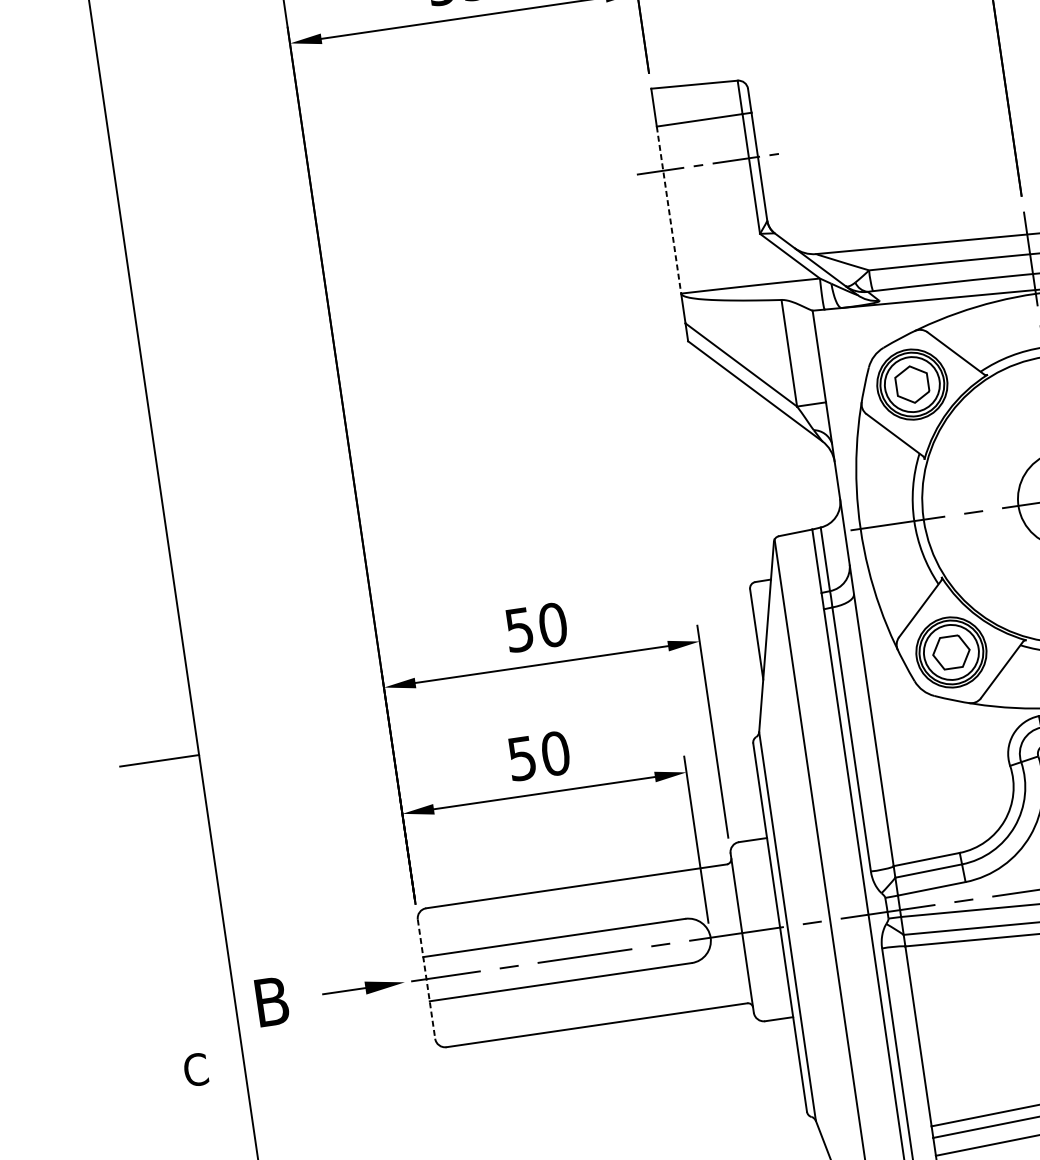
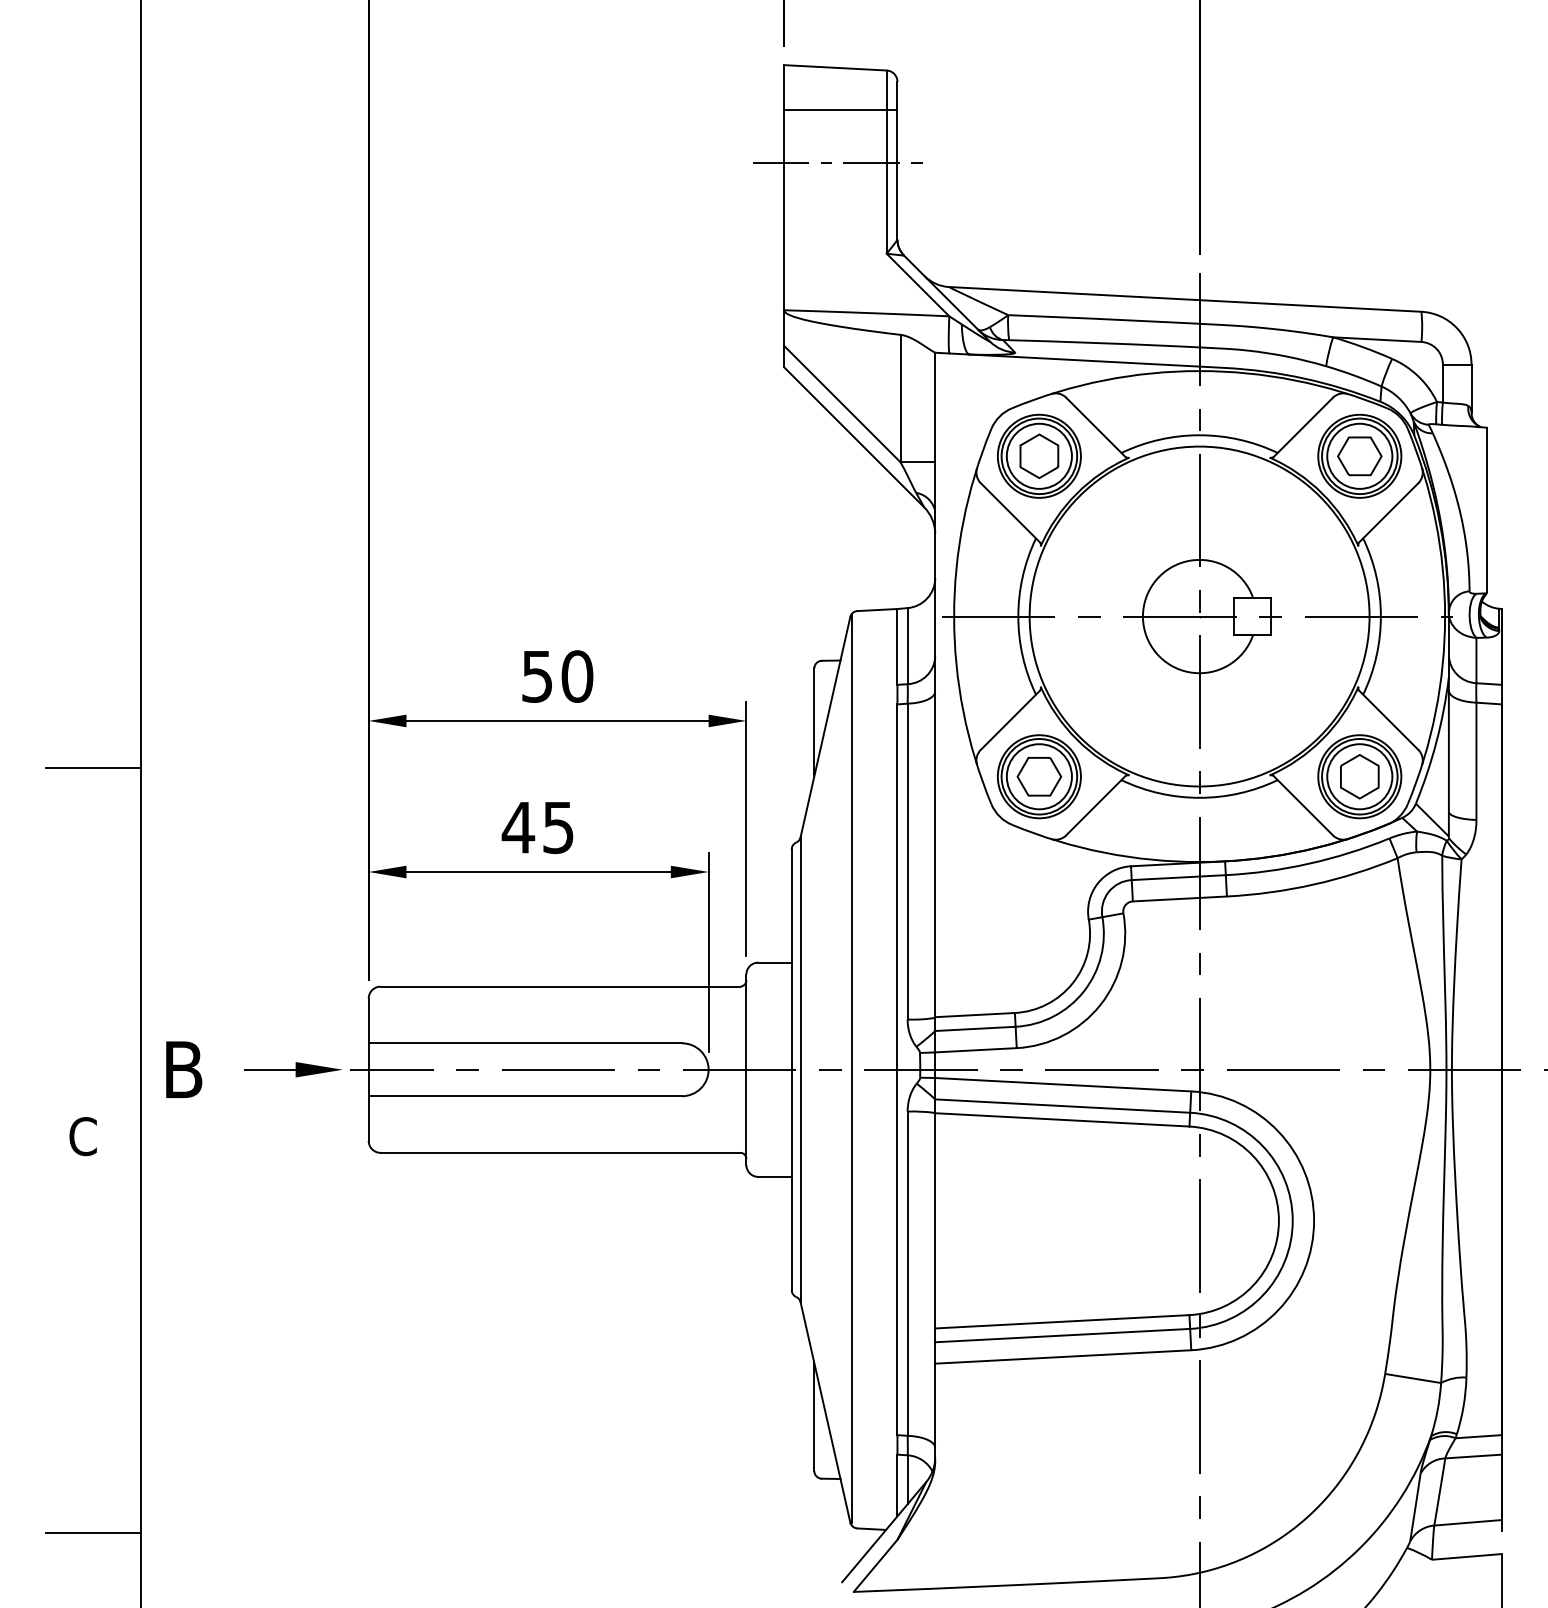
line: (669, 210) -> (784, 210), dashed -> solid
text: (538, 756) -> (537, 827), 50 -> 45
line: (426, 979) -> (368, 1070), dashed -> solid

